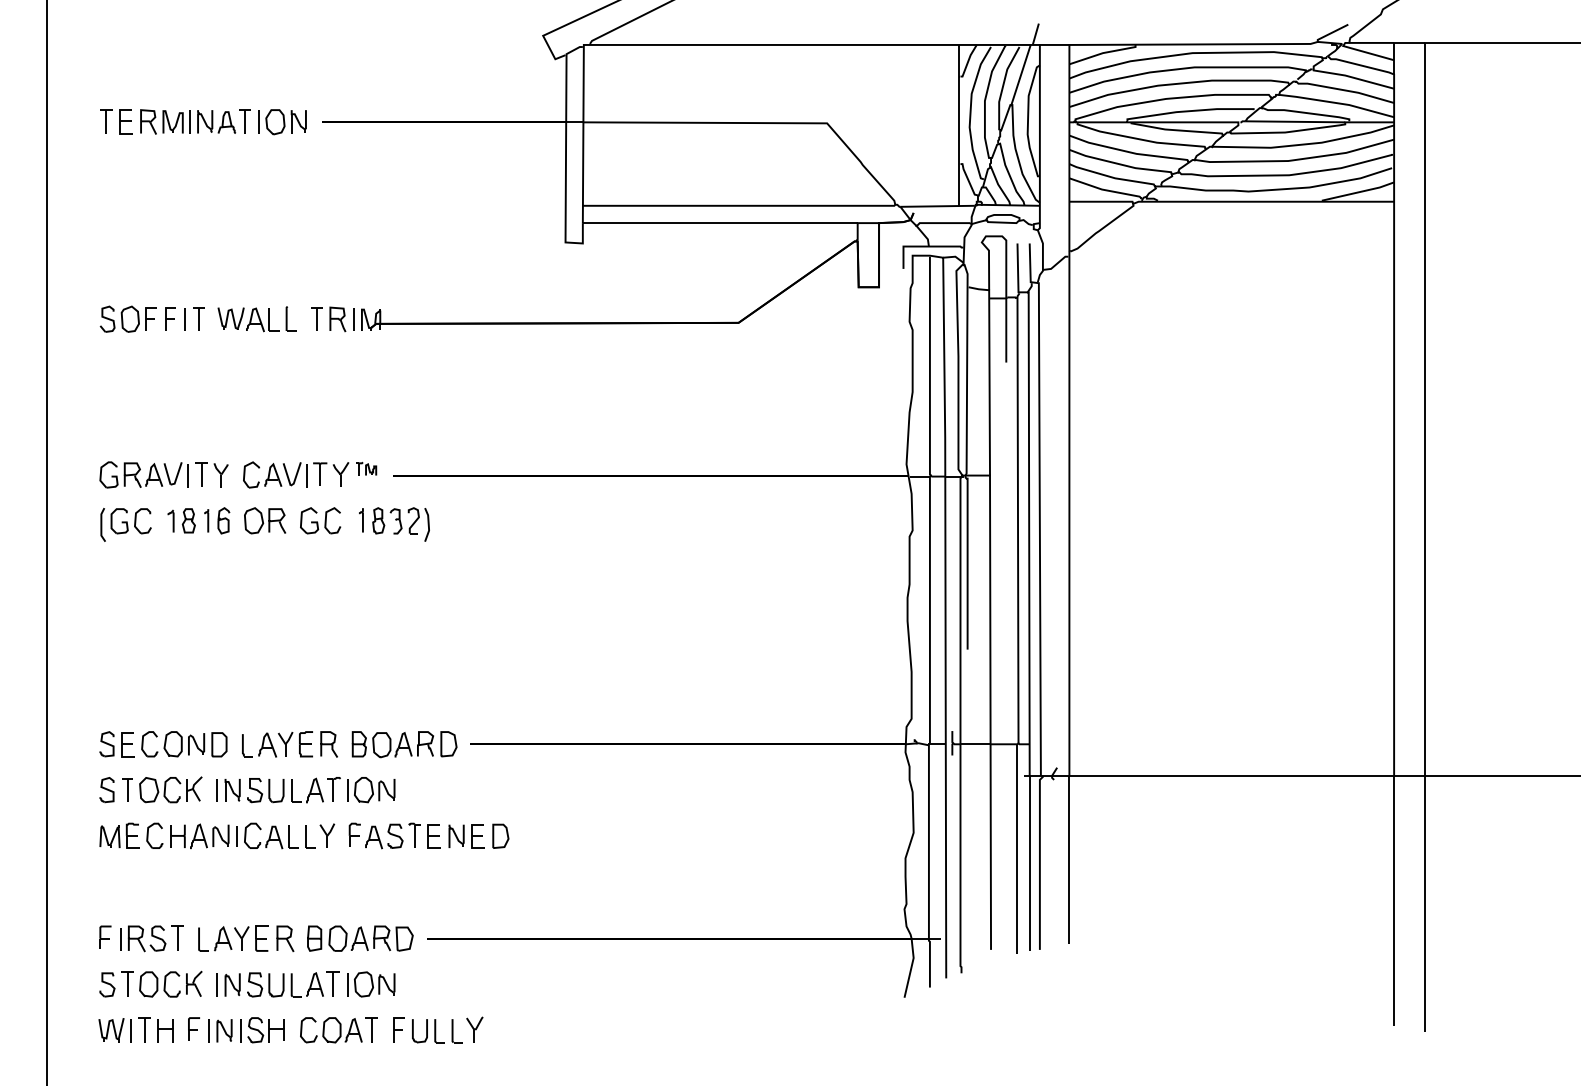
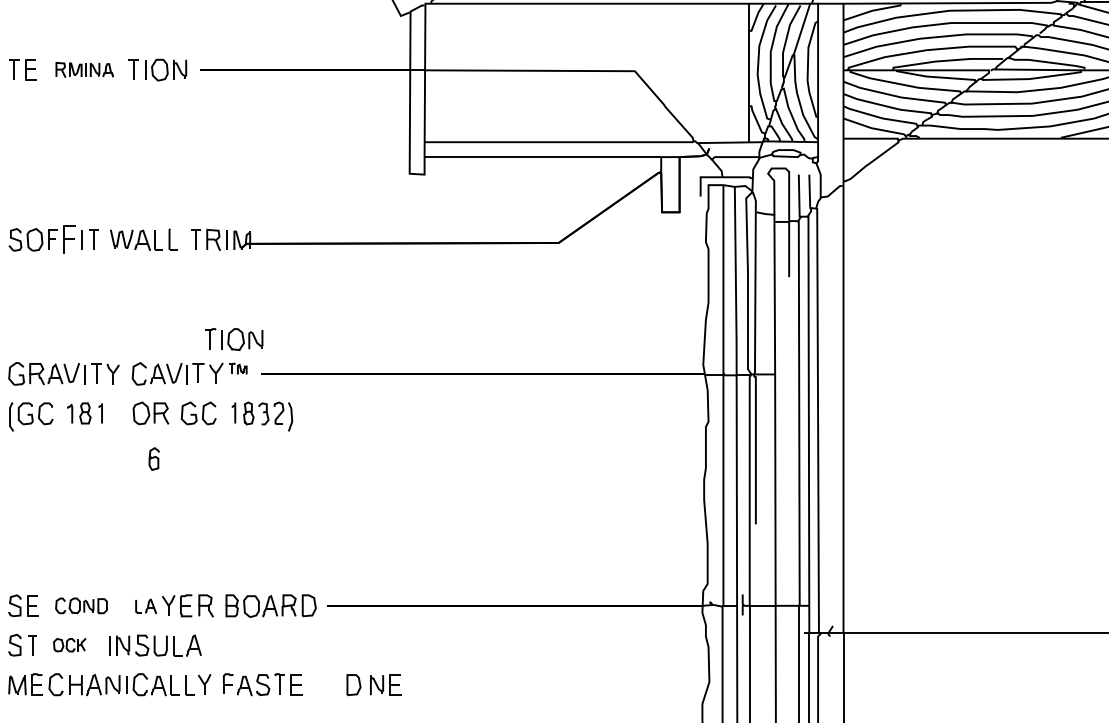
part: (188, 121) -> (85, 69), size x0.7
part: (170, 318) -> (69, 239), size x1.4
part: (223, 520) -> (153, 458), moved
part: (184, 744) -> (81, 606), size x0.7
part: (259, 744) -> (146, 606), size x0.7
part: (170, 789) -> (69, 644), size x0.6
part: (361, 790) -> (234, 339), moved
part: (466, 836) -> (385, 685), moved

